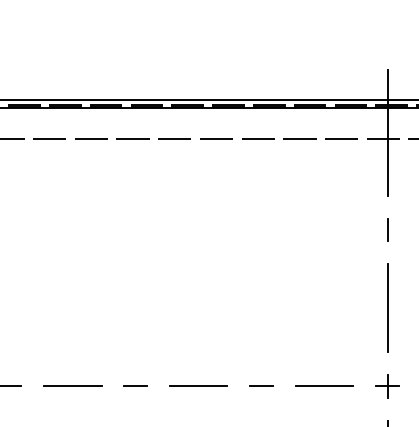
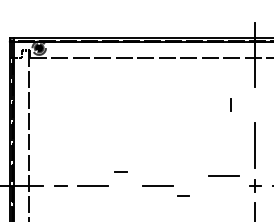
line: (385, 228) -> (230, 104), moved
line: (135, 385) -> (120, 171), moved
line: (261, 385) -> (183, 195), moved
line: (323, 385) -> (223, 175), moved

